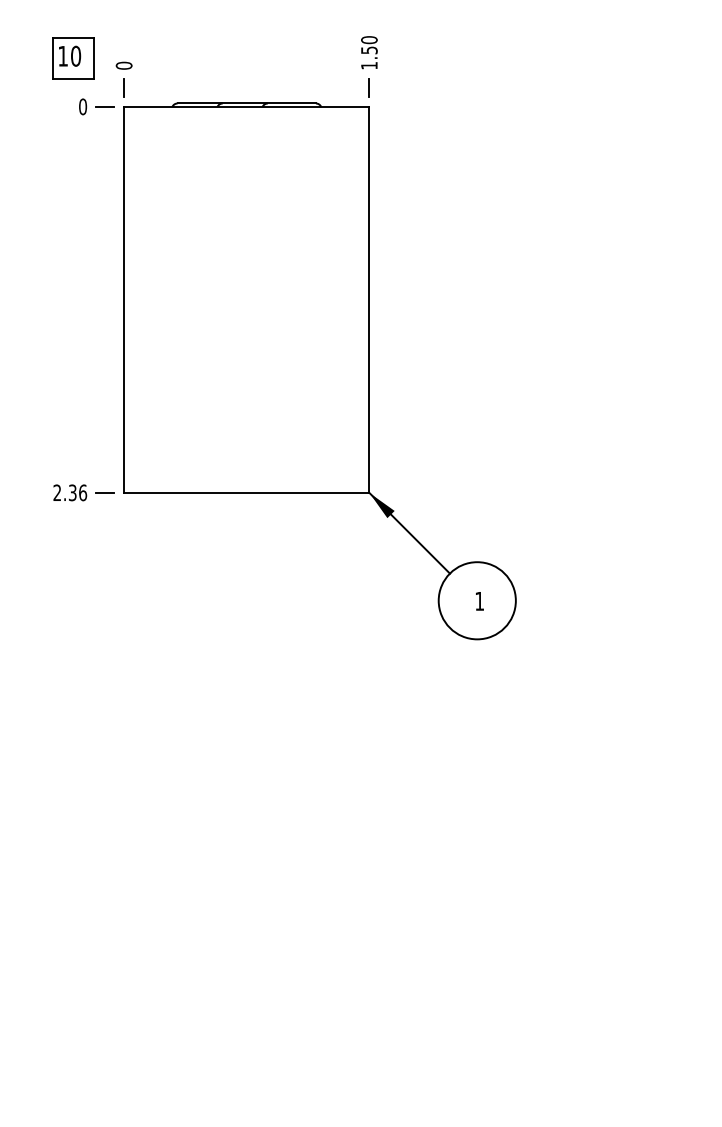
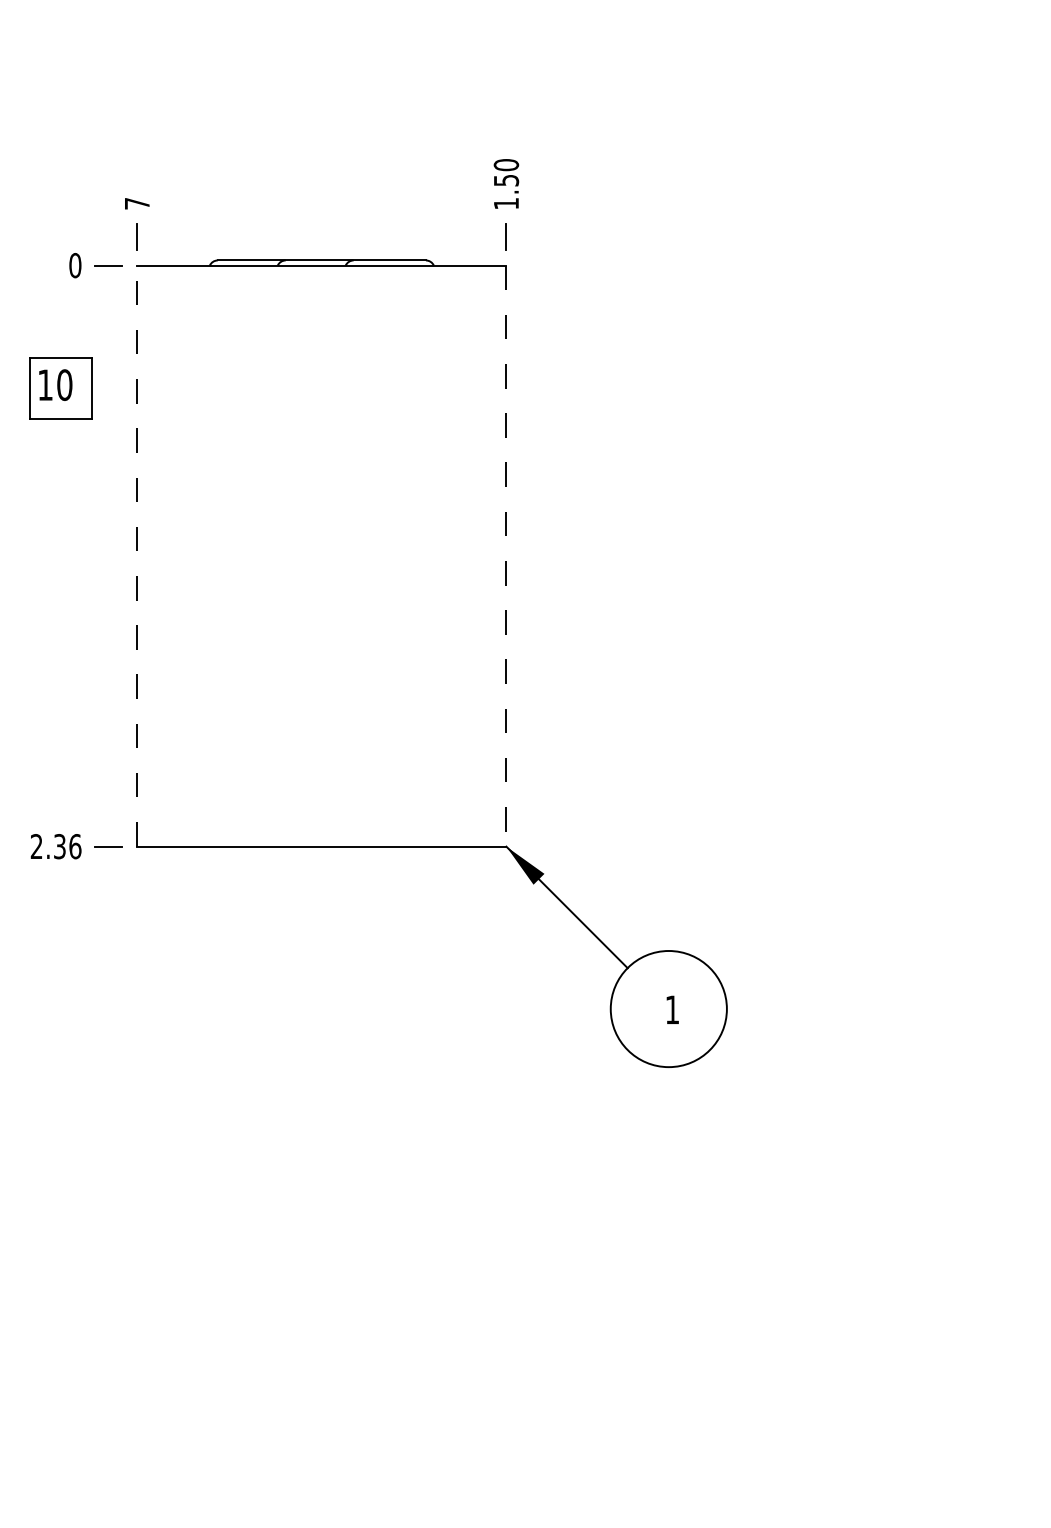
part: (73, 58) -> (61, 388), moved
text: (123, 65) -> (136, 203), 0 -> 7
line: (124, 299) -> (137, 555), solid -> dashed
line: (369, 299) -> (506, 555), solid -> dashed

